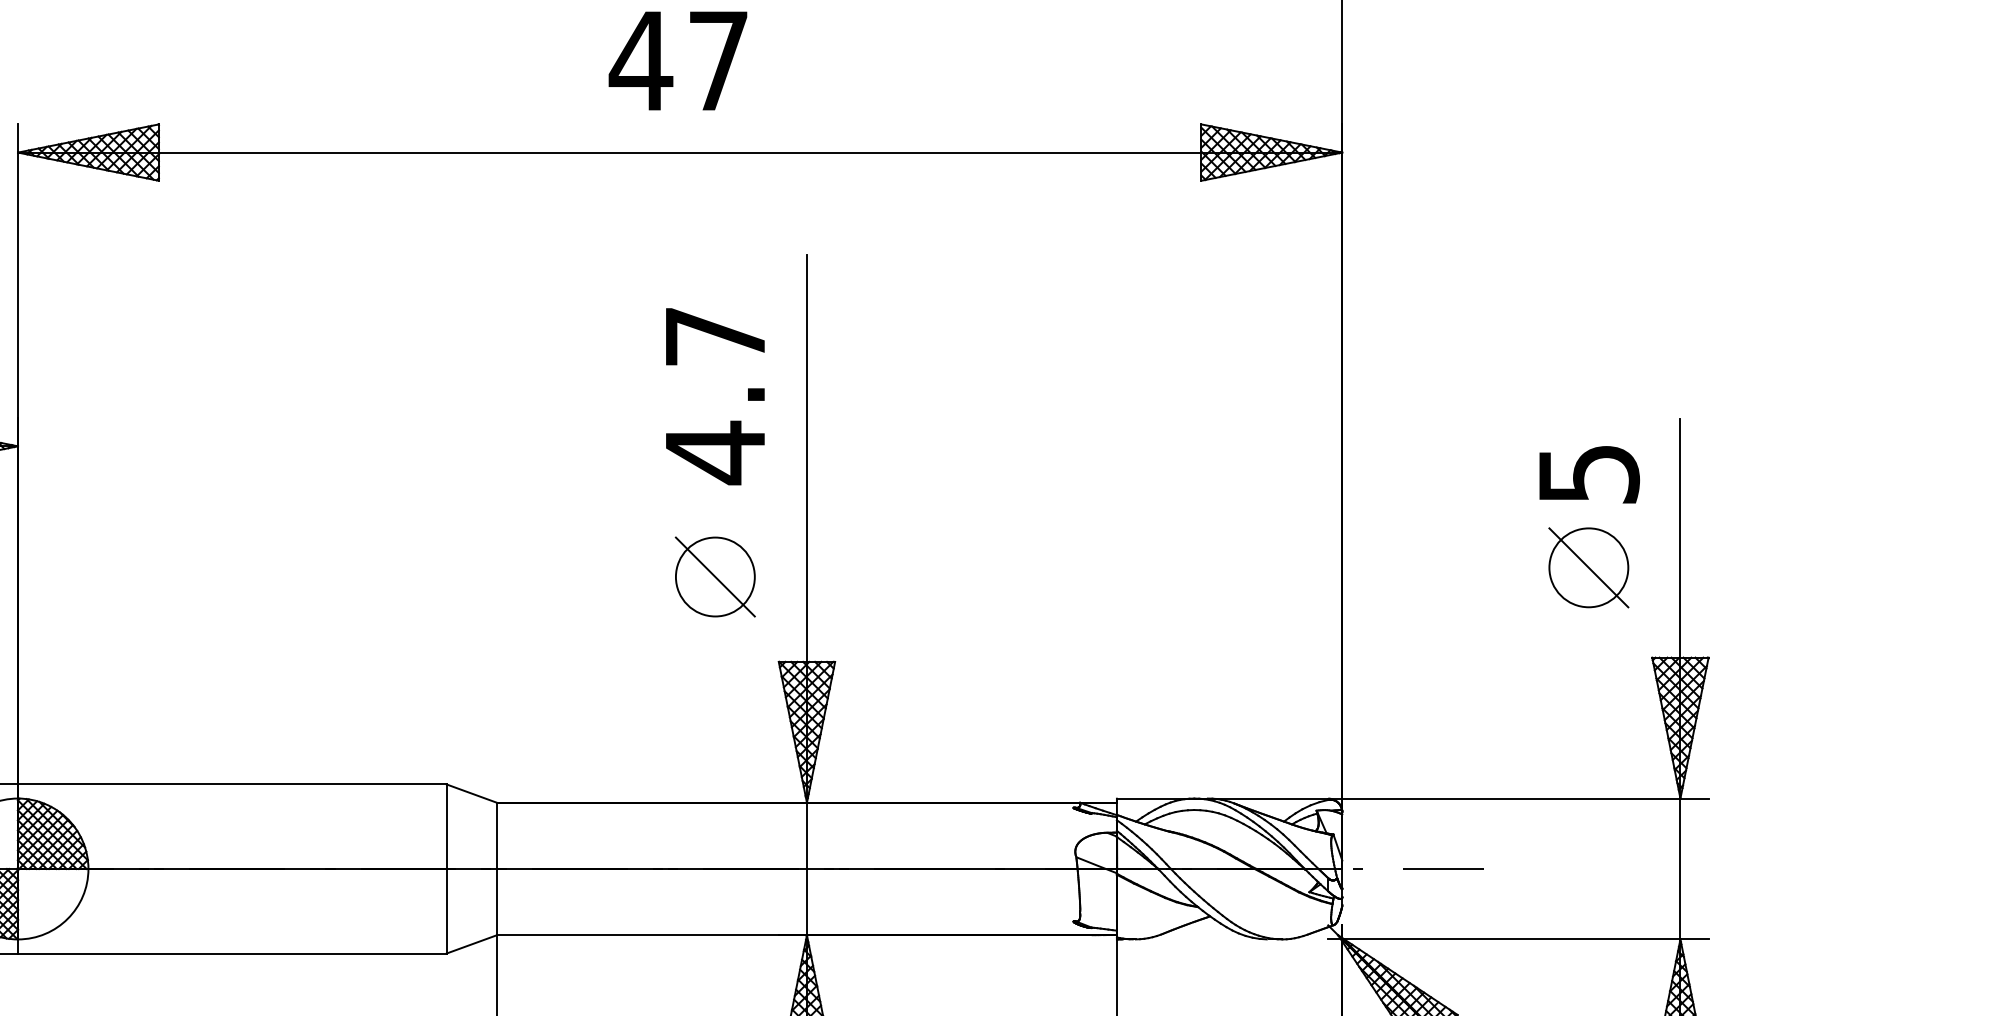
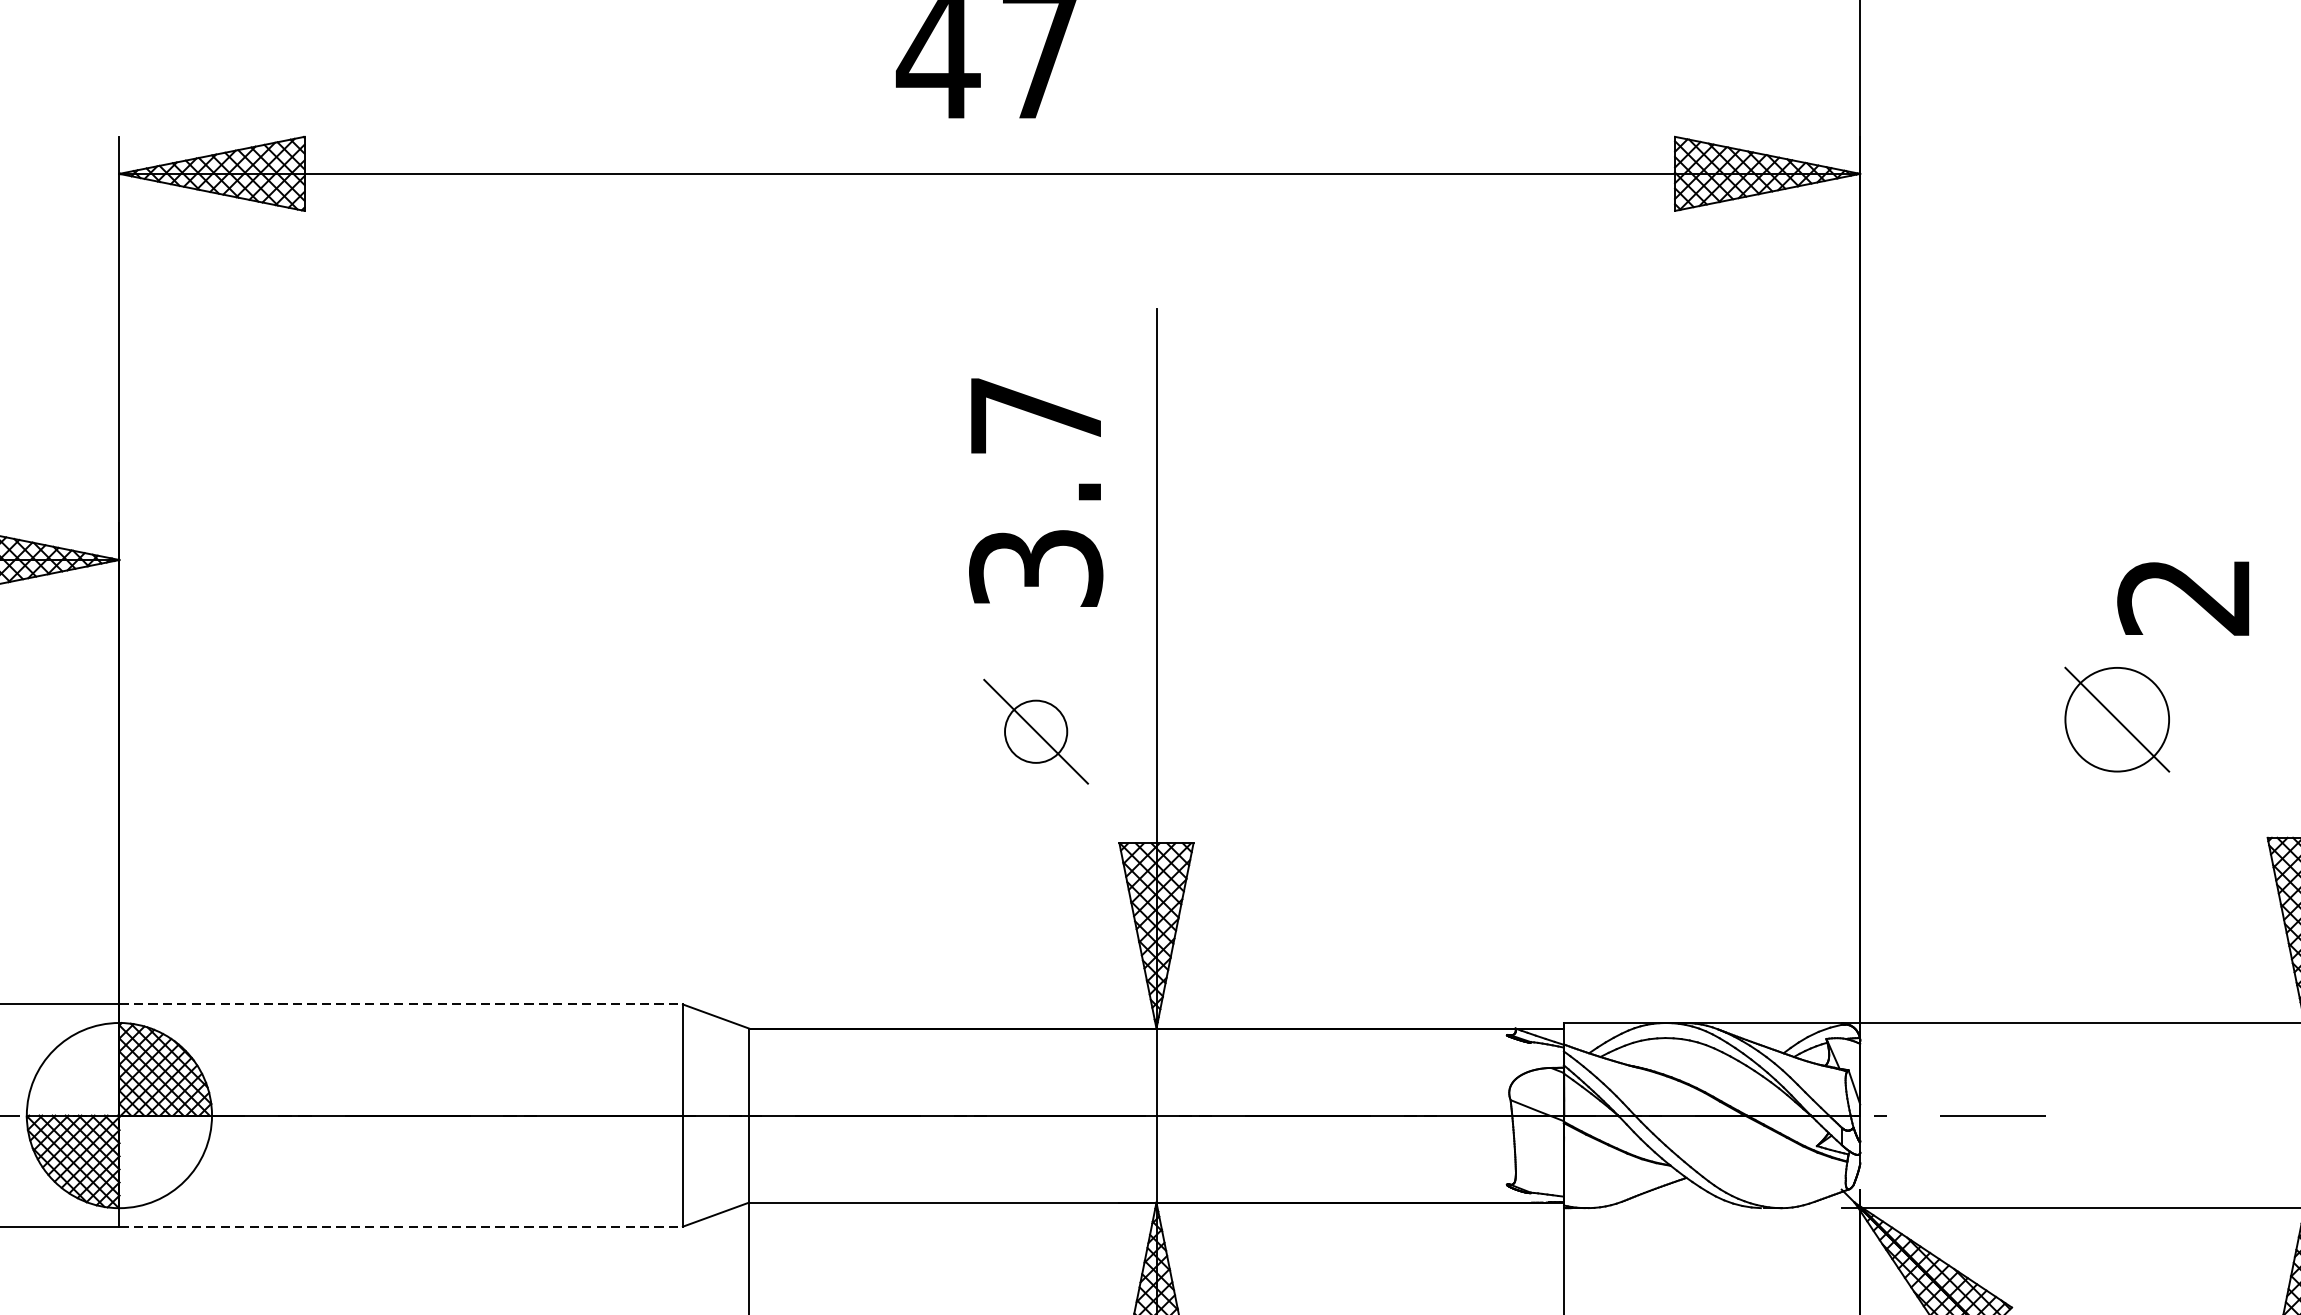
text: (715, 452) -> (1036, 568), 4.7 -> 3.7
text: (1588, 474) -> (2183, 597), 5 -> 2
part: (1588, 567) -> (2116, 719), moved
circle: (714, 576) -> (1034, 731), size x0.6
line: (232, 784) -> (401, 1004), solid -> dashed
line: (232, 953) -> (401, 1226), solid -> dashed

